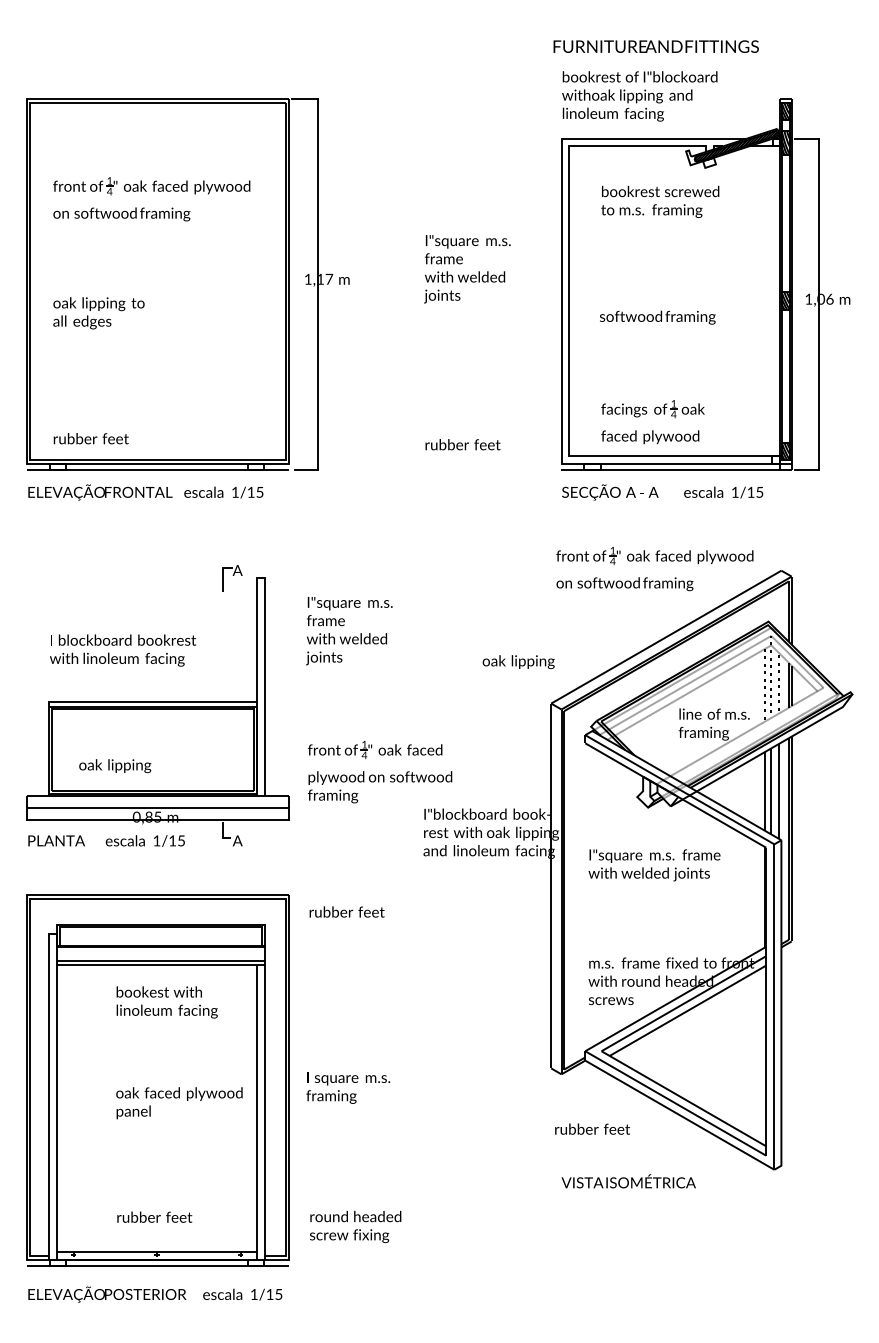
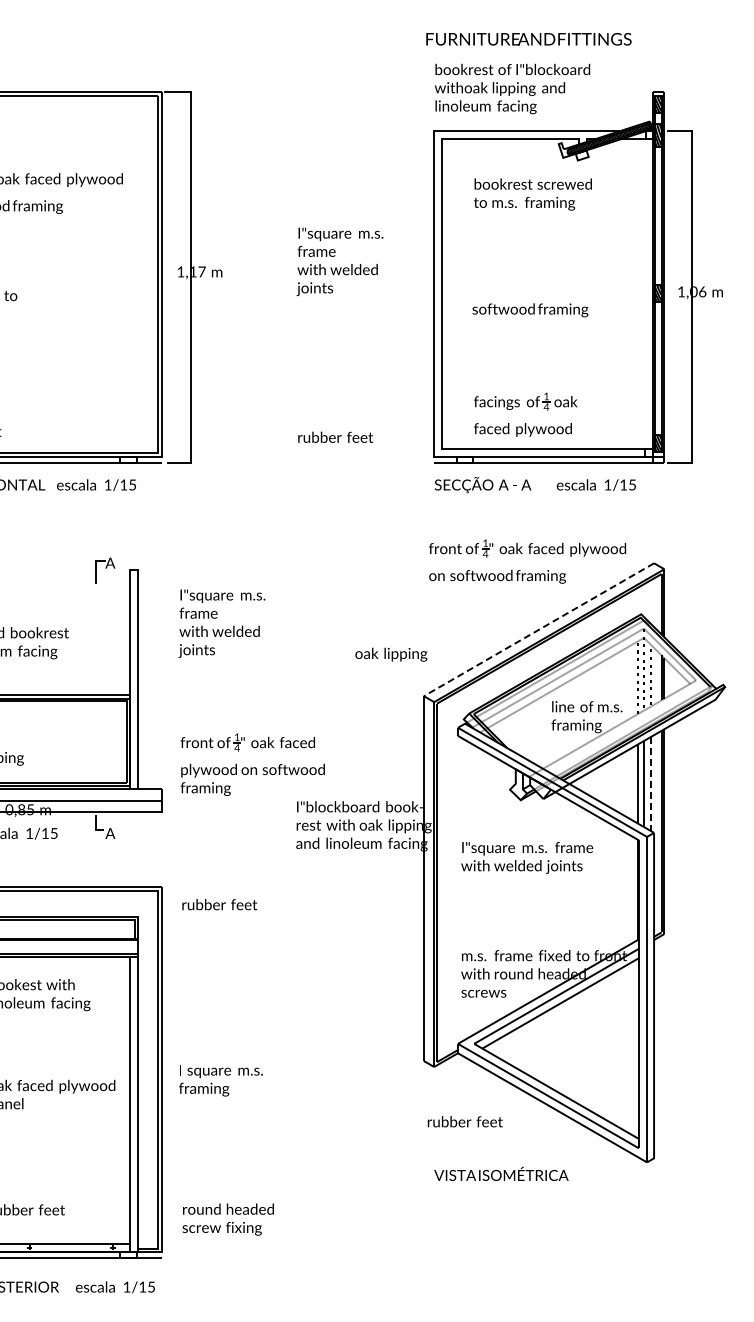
line: (666, 637) -> (539, 630), solid -> dashed
line: (778, 791) -> (651, 784), solid -> dashed

